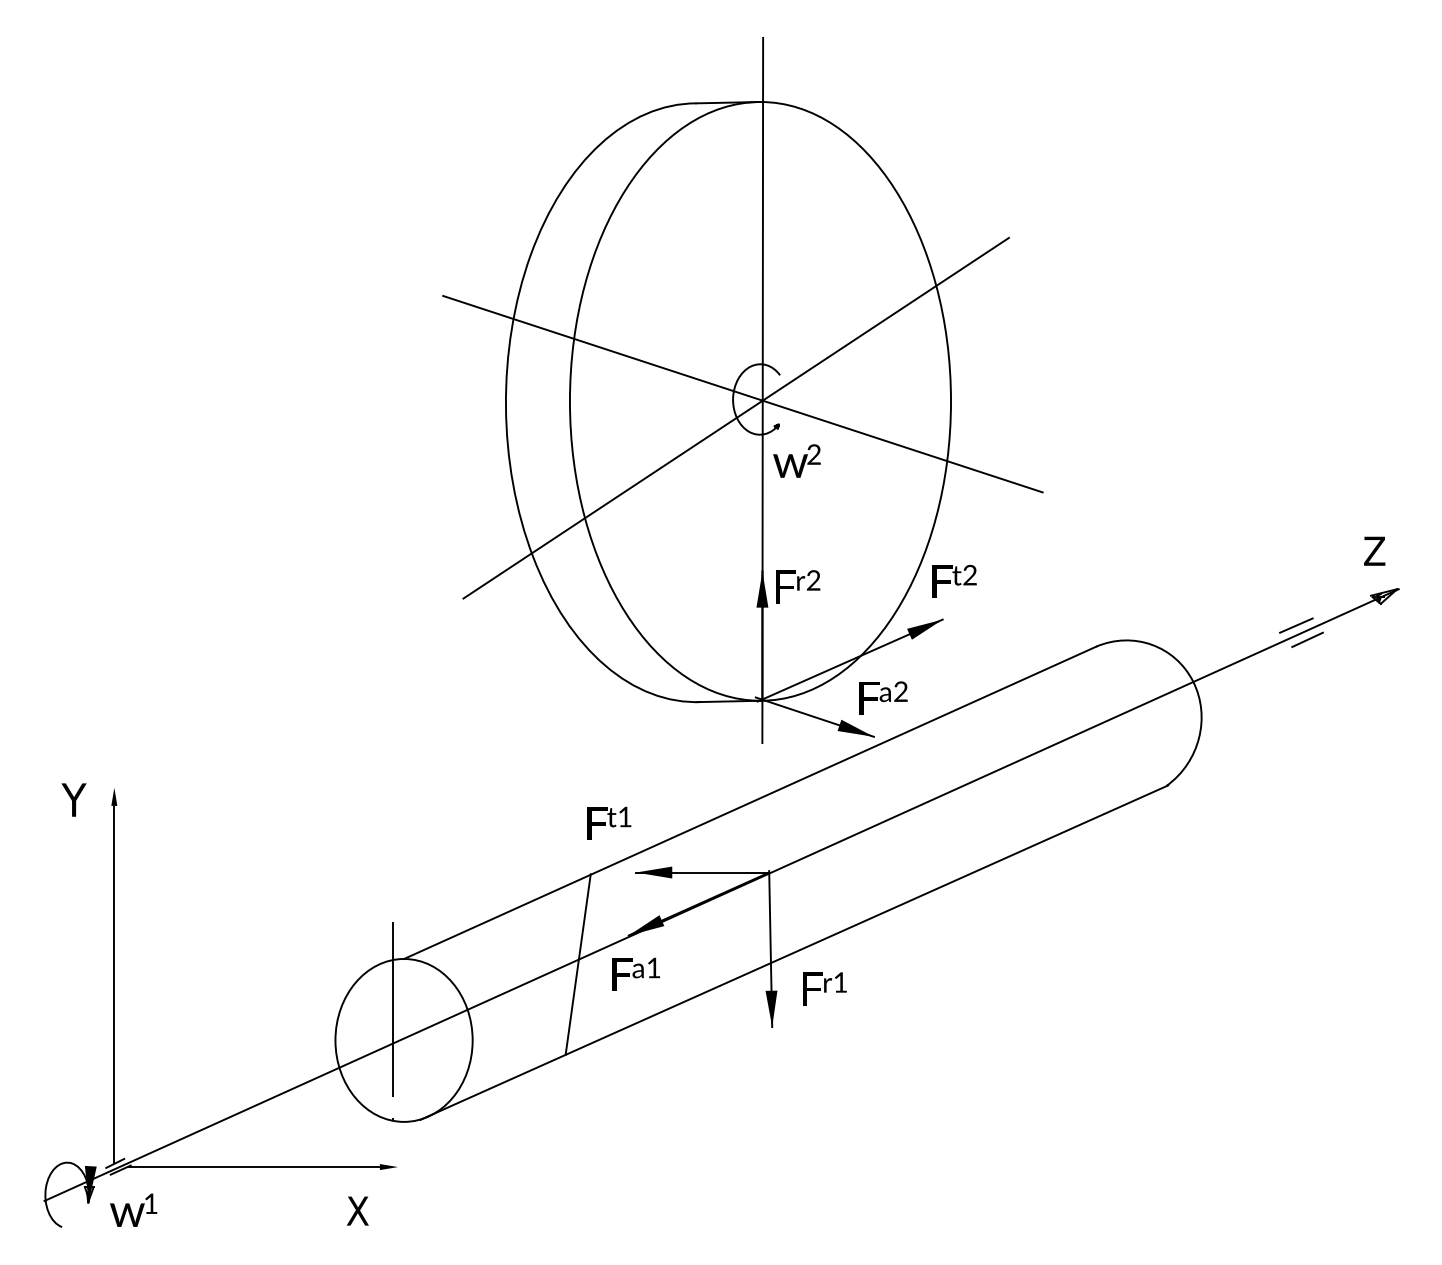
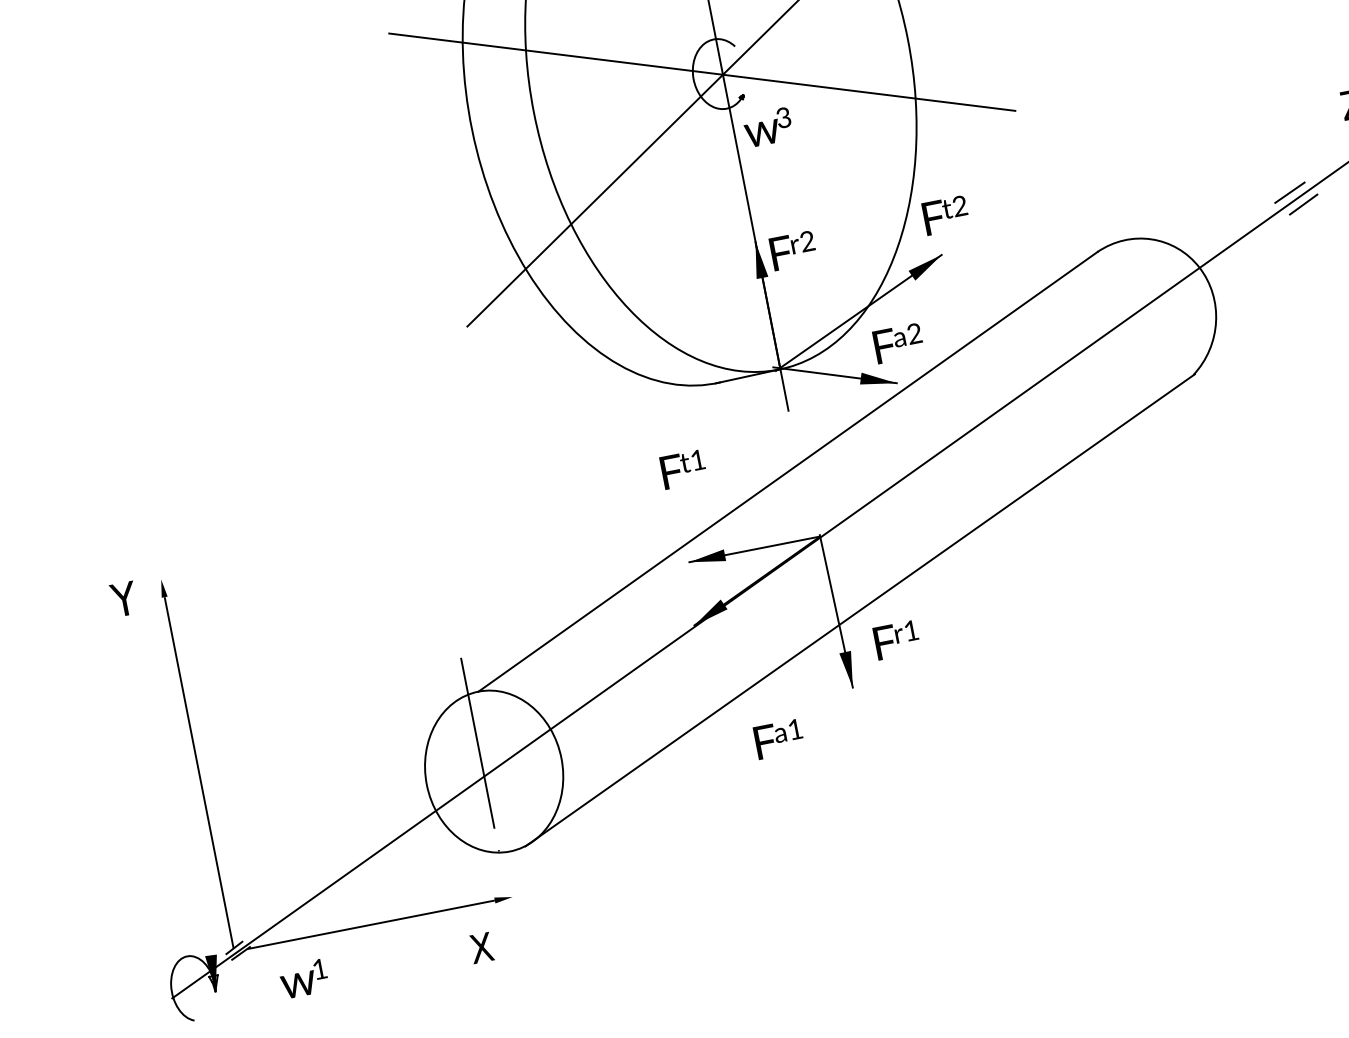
text: (813, 456) -> (783, 119), 2 -> 3
text: (609, 822) -> (683, 468), moved
line: (577, 964) -> (649, 663), removed
text: (635, 973) -> (778, 738), moved
text: (133, 1209) -> (303, 978), moved

